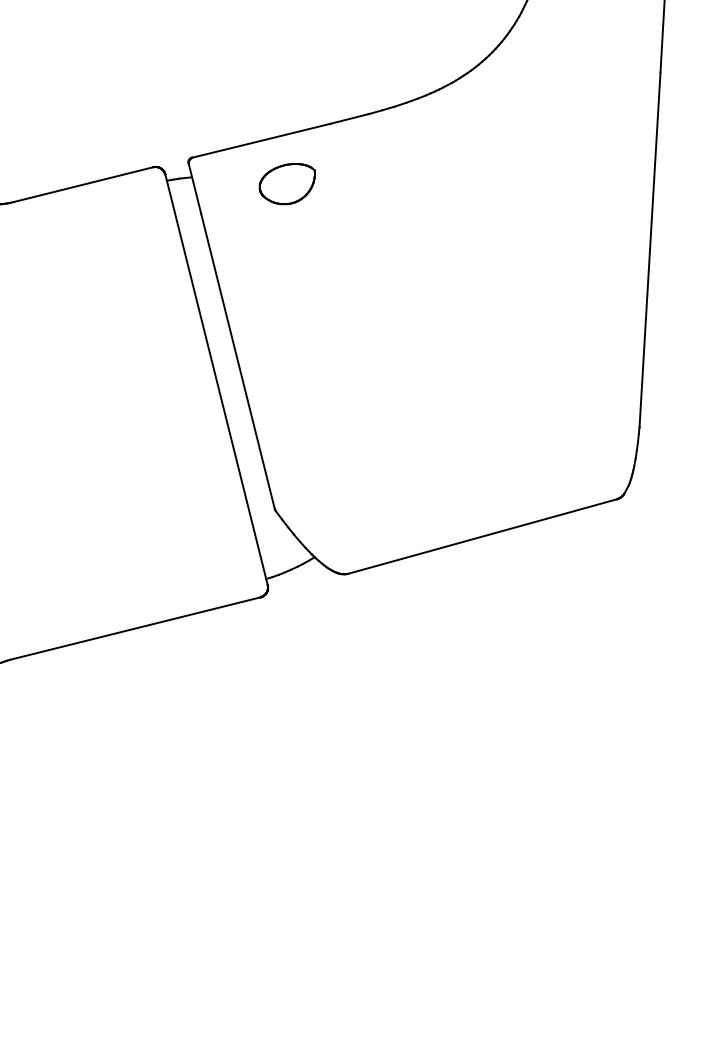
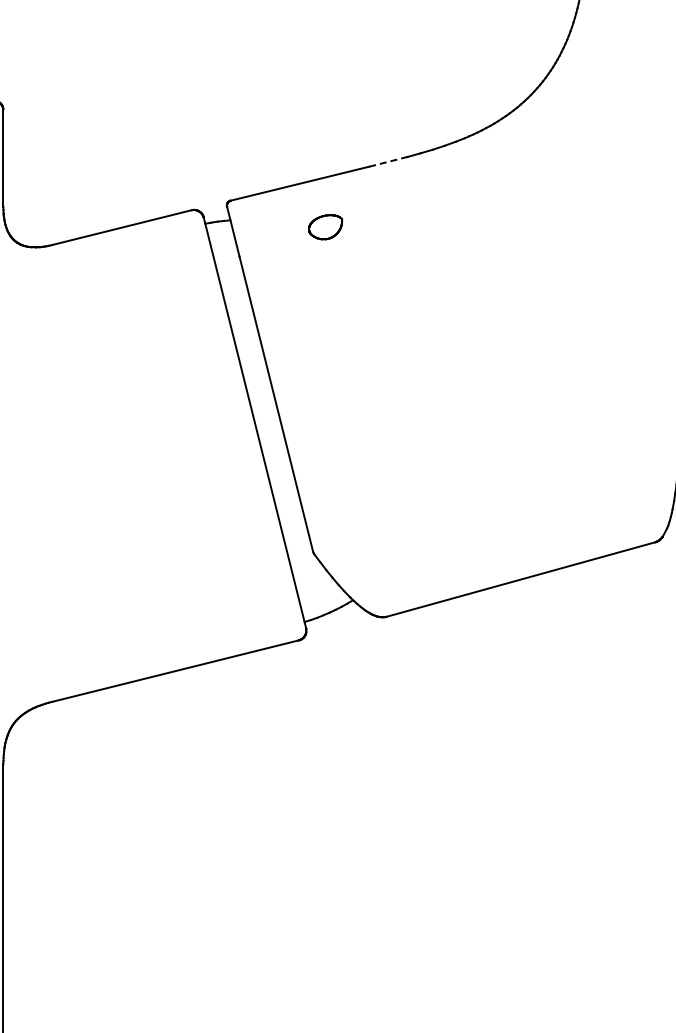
line: (350, 118) -> (388, 161), solid -> dashed
part: (286, 184) -> (324, 227), size x0.6

